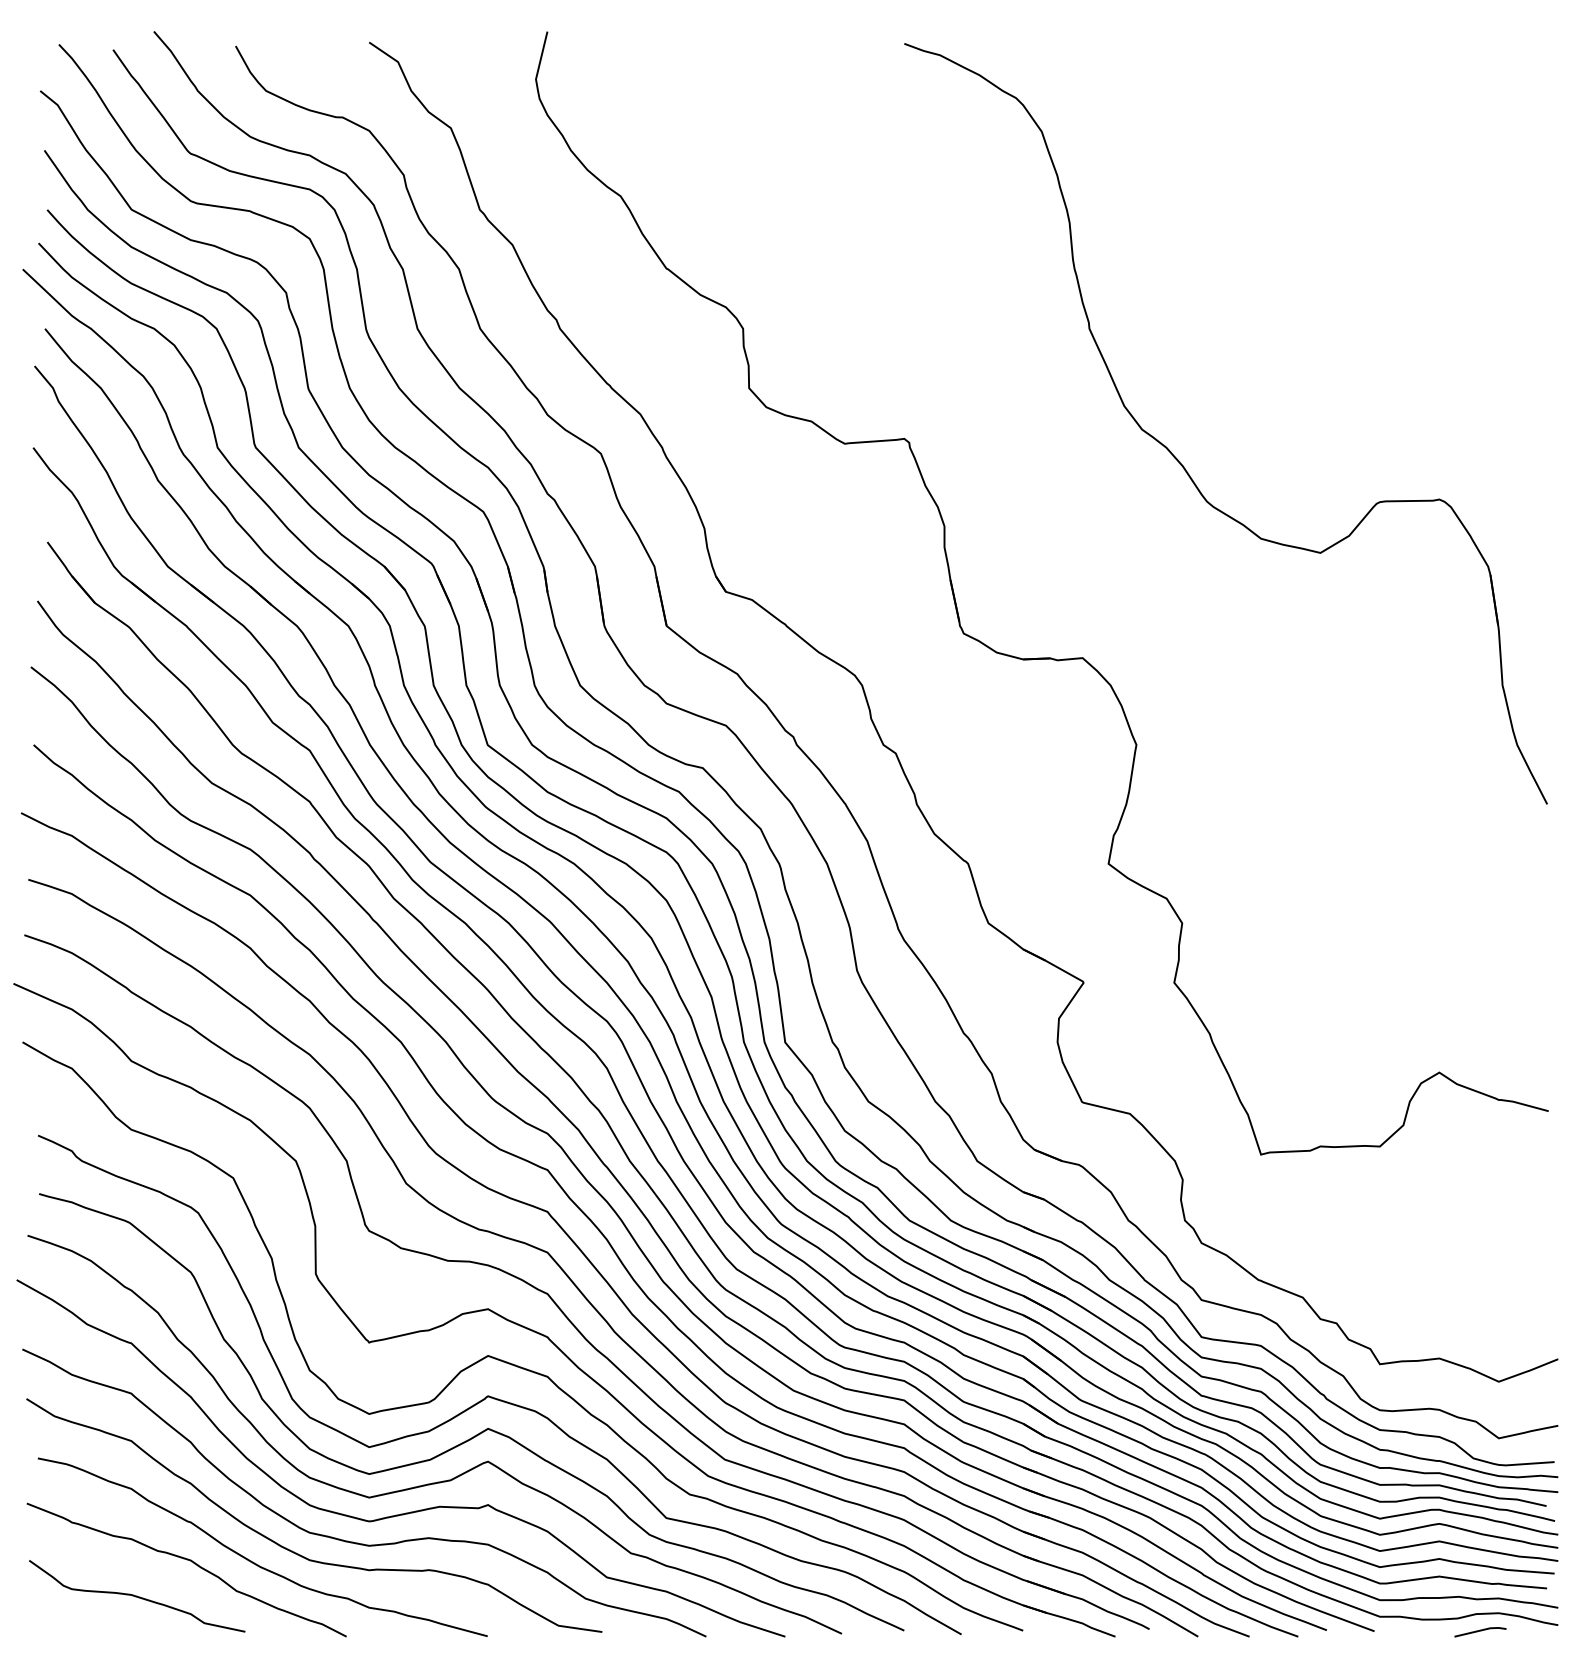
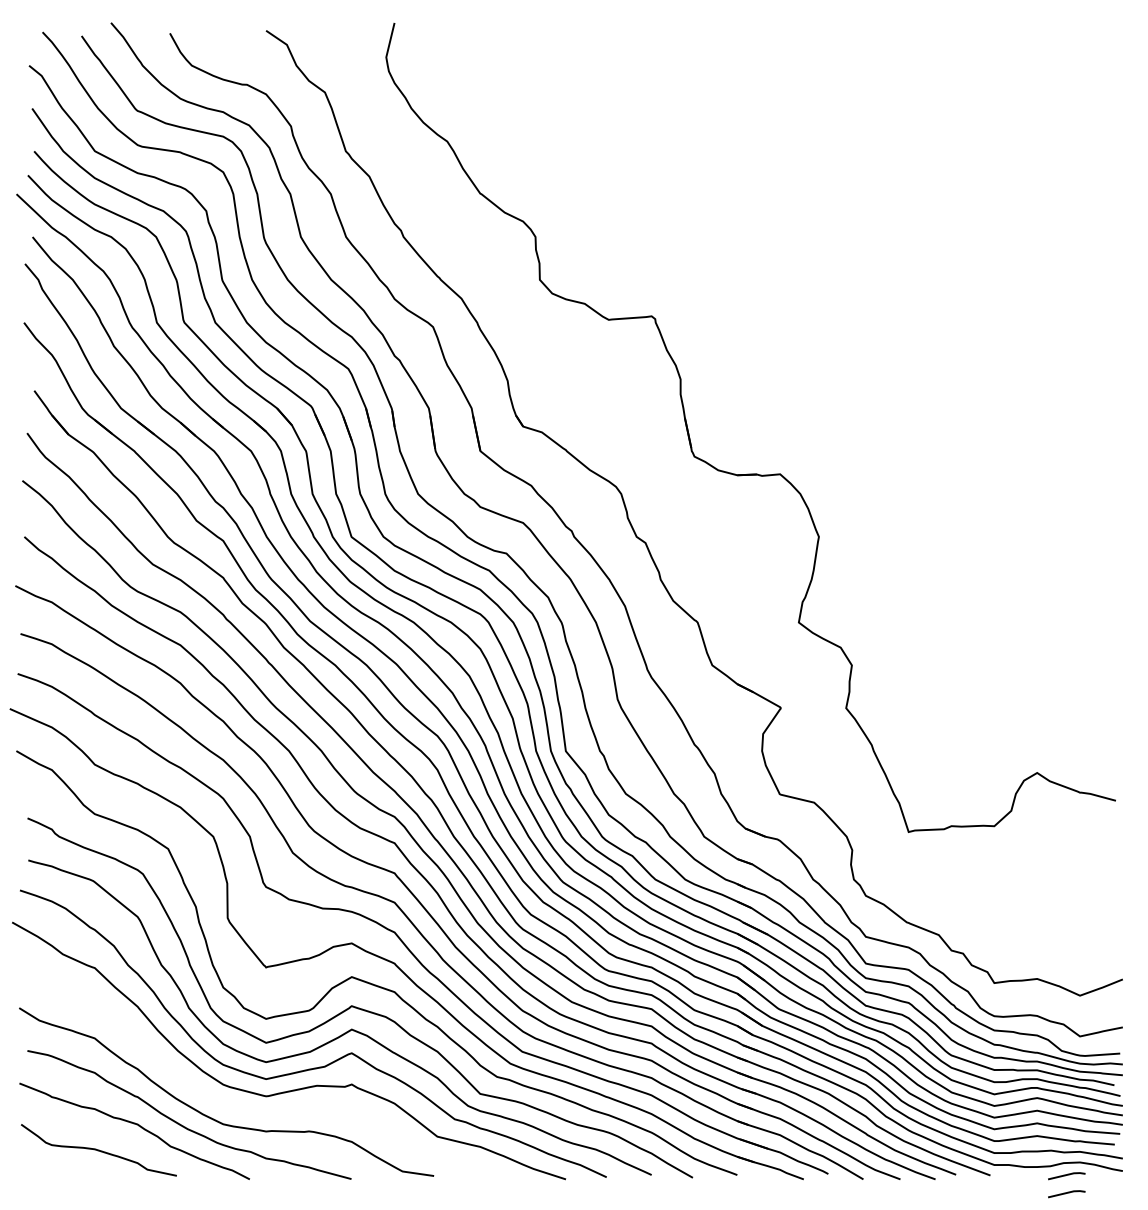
part: (1179, 460) -> (849, 331), removed
curve: (353, 1541) -> (254, 1110), removed
line: (1480, 1656) -> (1066, 1193), added

